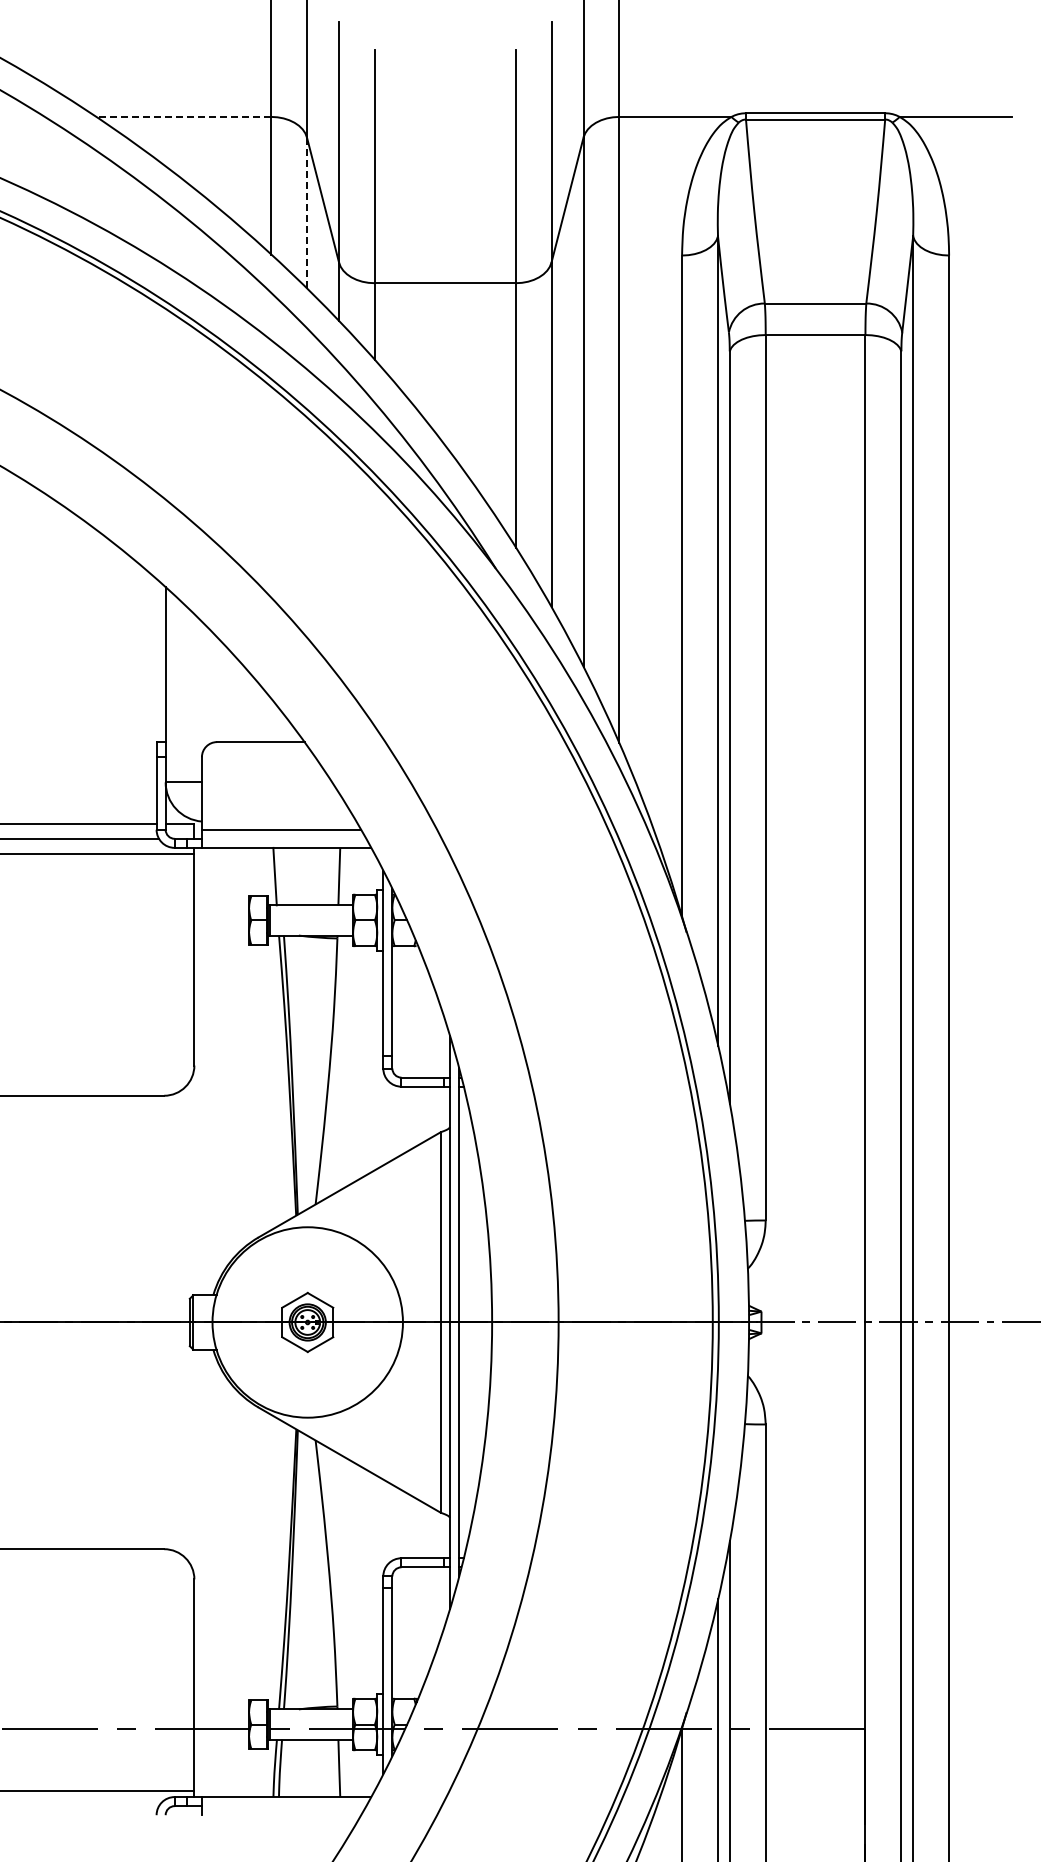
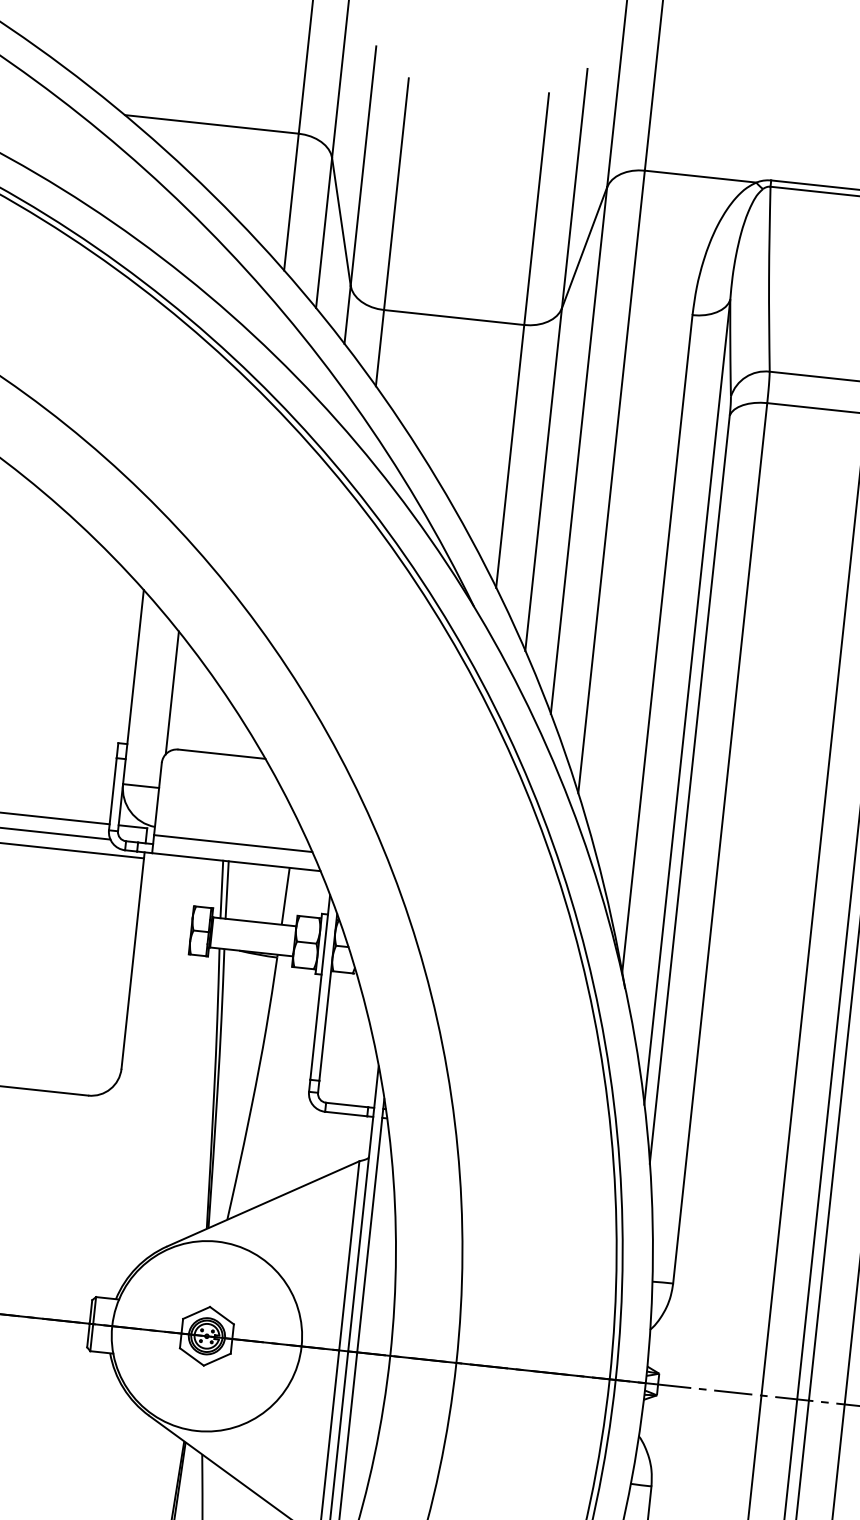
line: (183, 116) -> (211, 123), dashed -> solid
line: (306, 213) -> (323, 233), dashed -> solid
line: (204, 686) -> (171, 692), added
line: (279, 876) -> (226, 889), added

